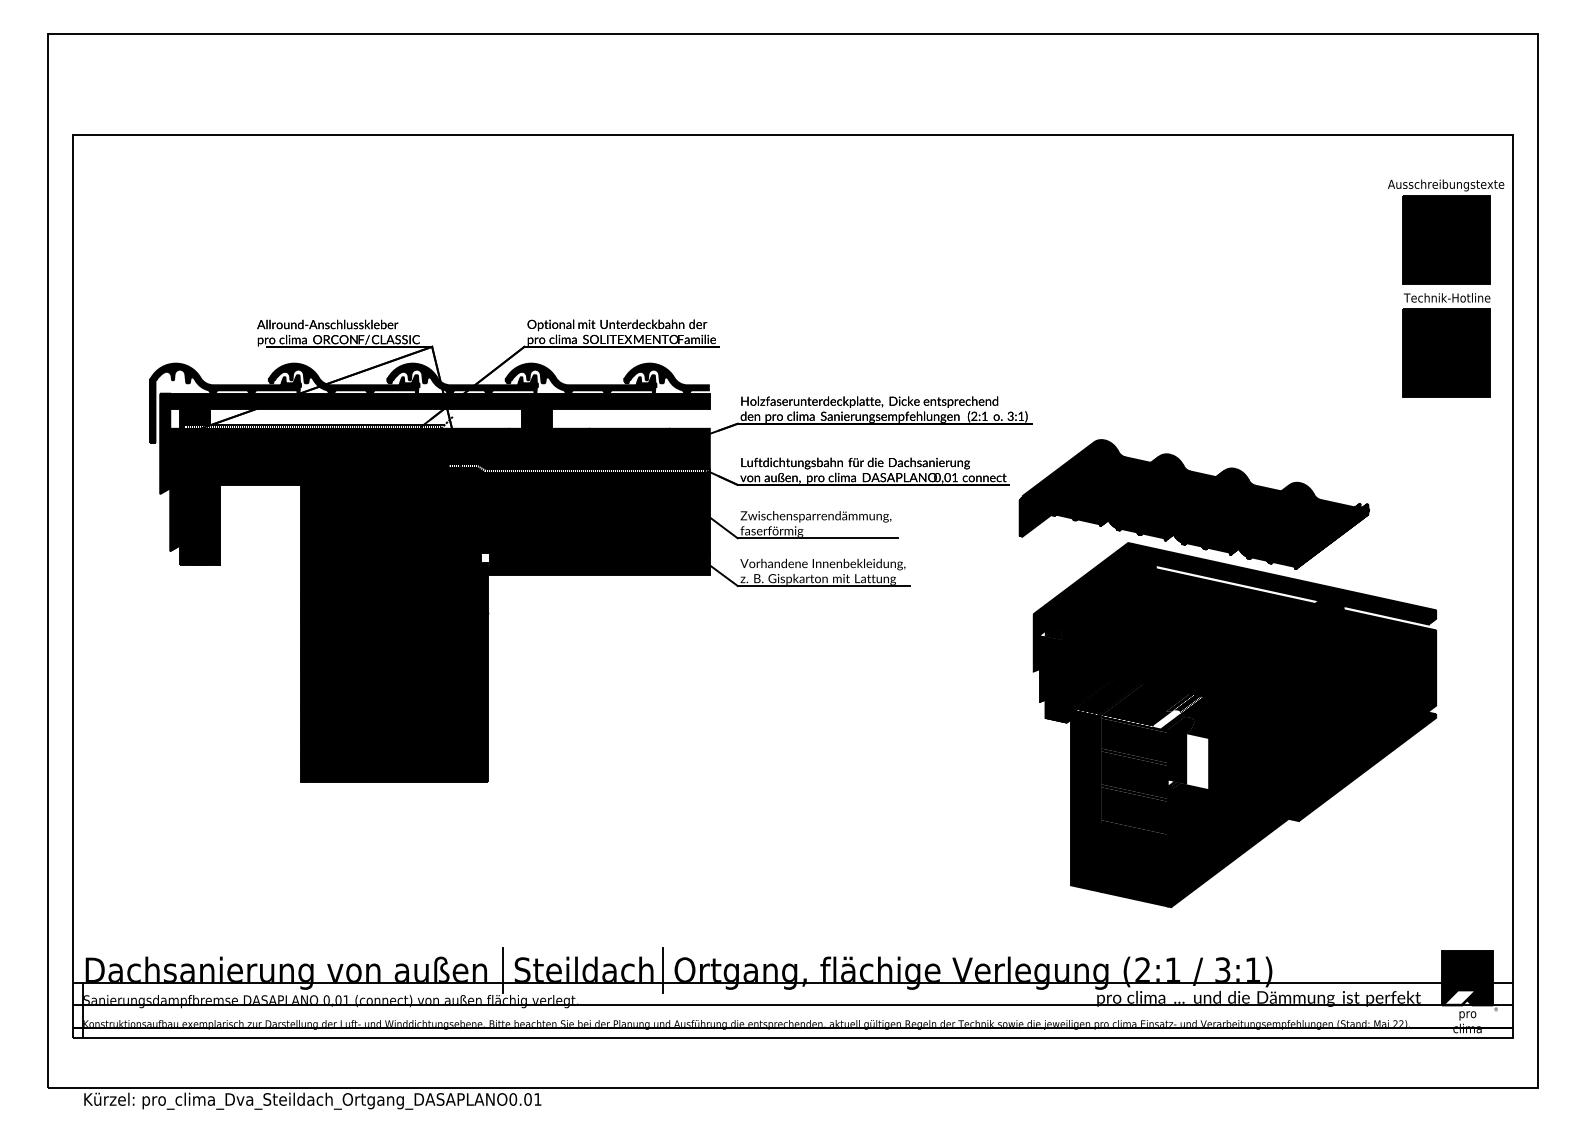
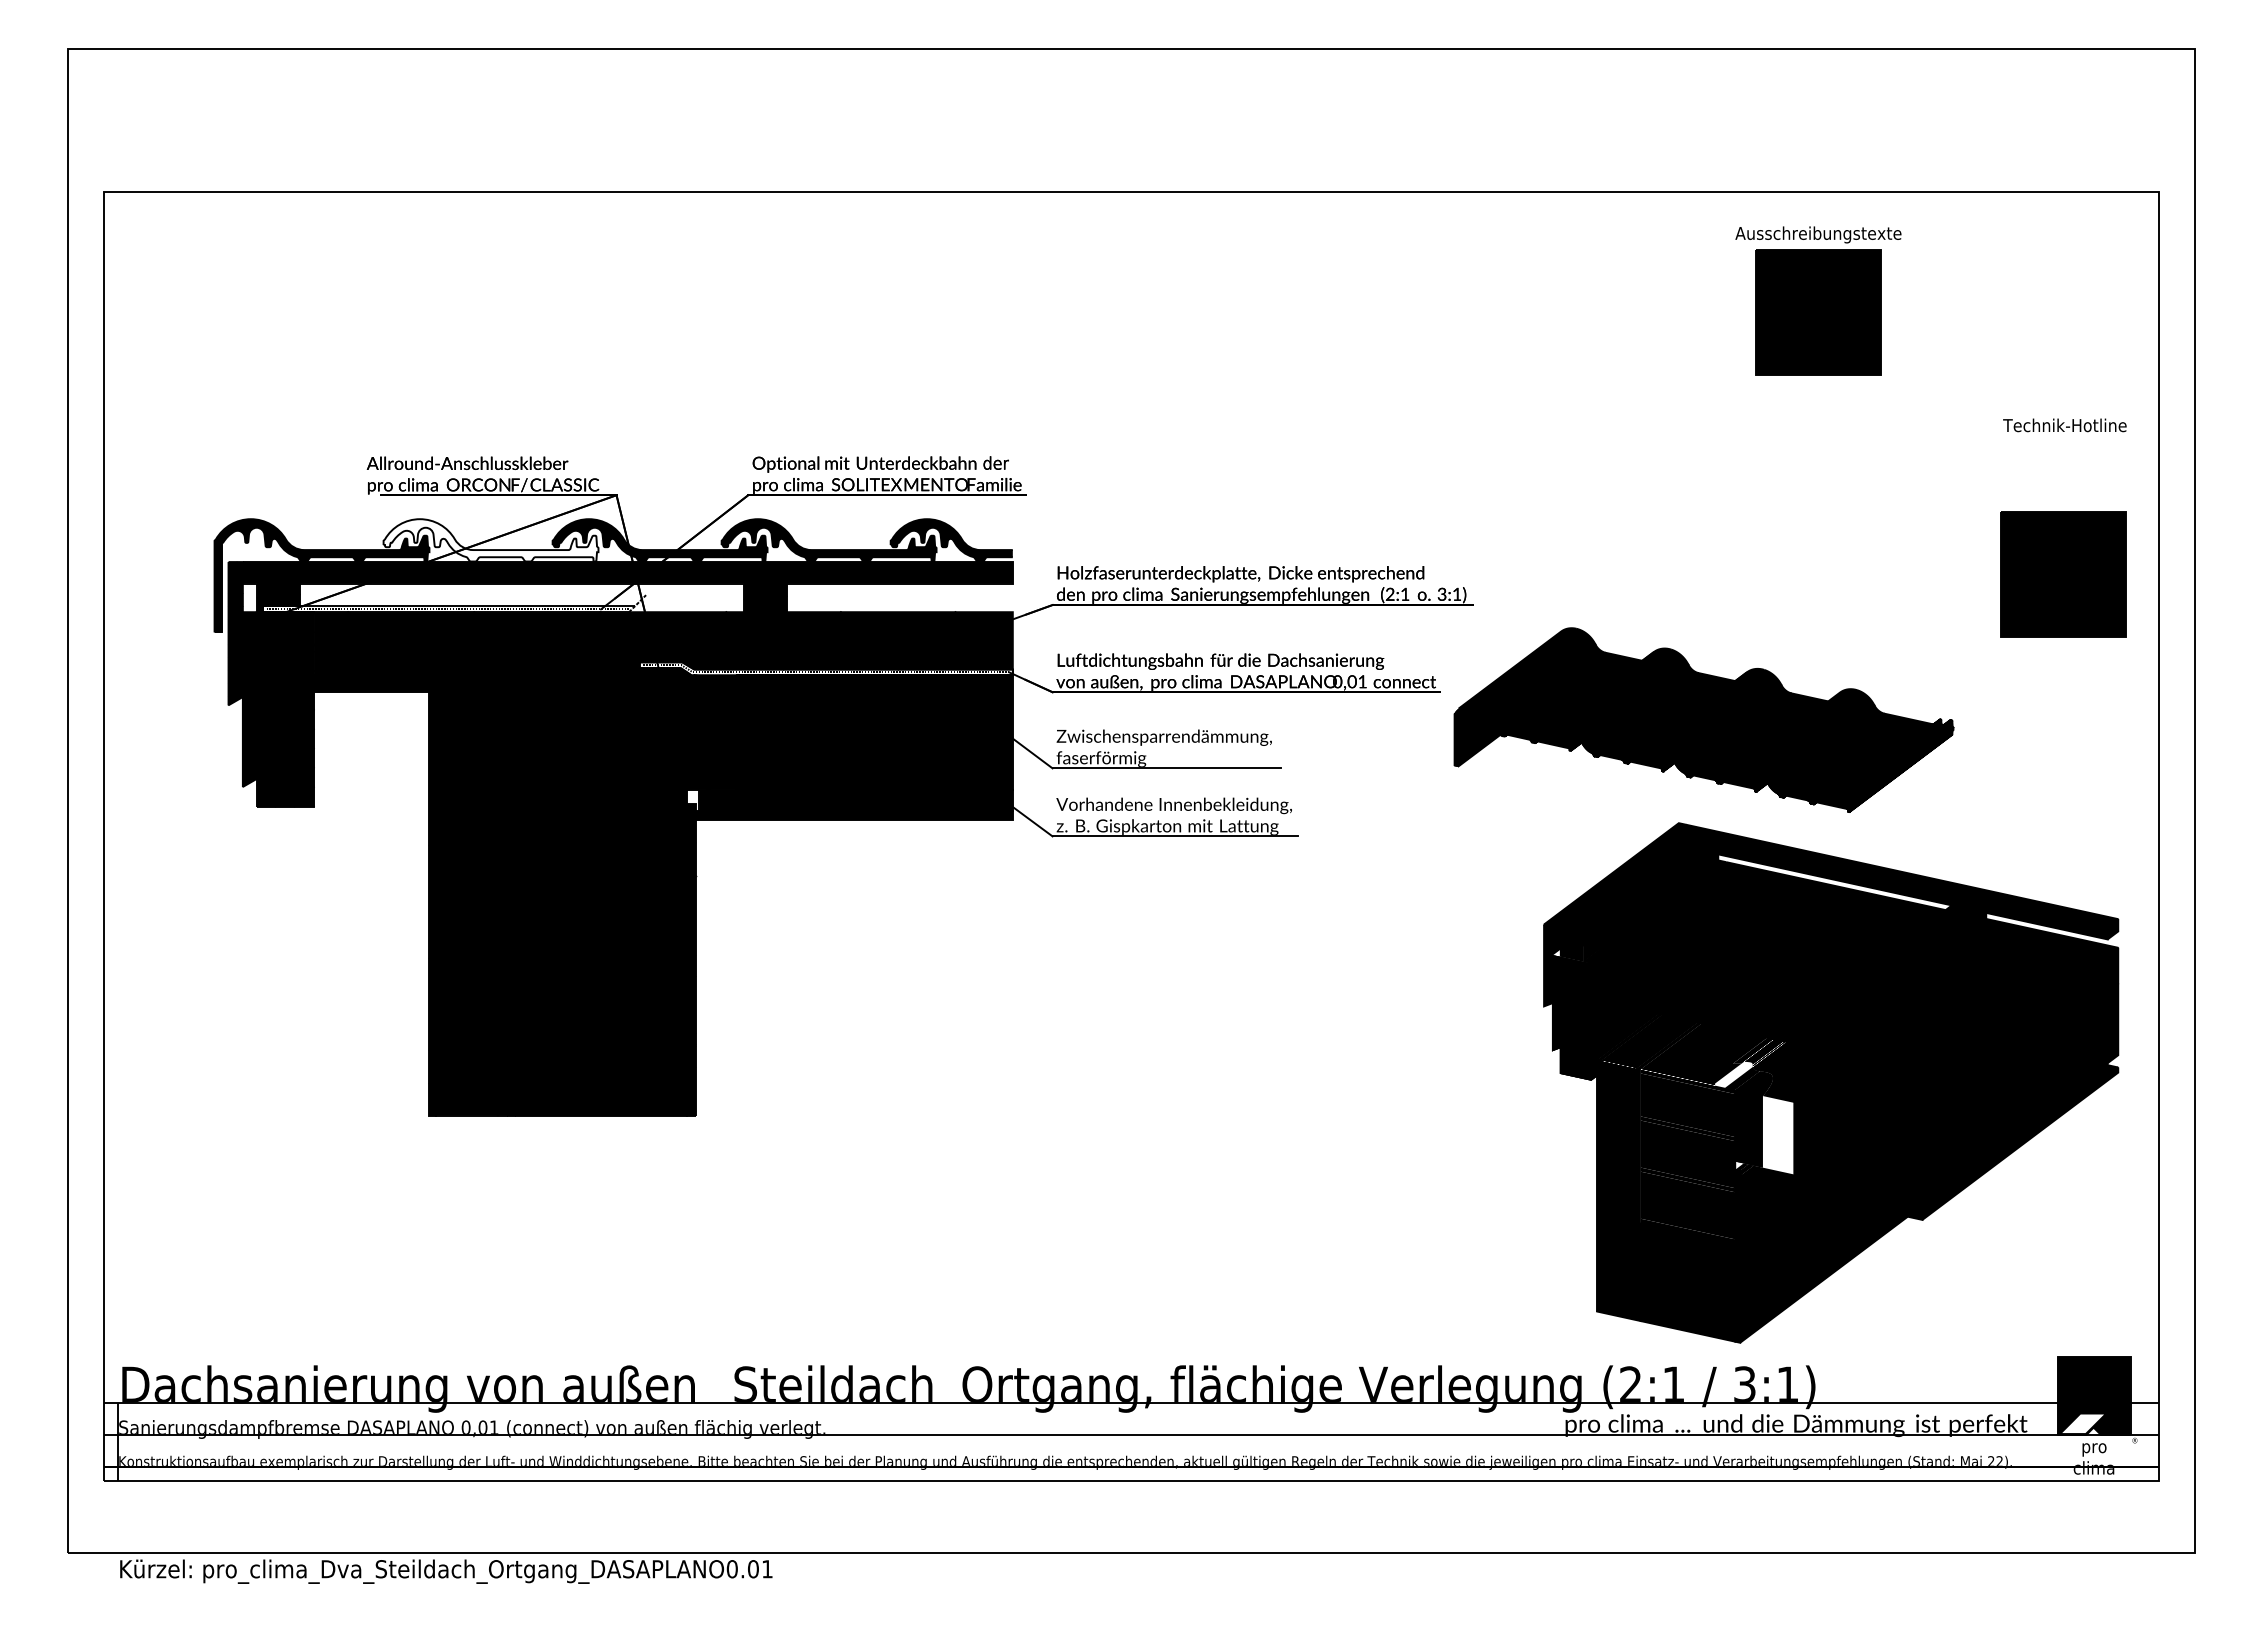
part: (1446, 231) -> (1818, 300), moved
part: (1446, 353) -> (2063, 574), moved
fill: (343, 378) -> (490, 540), removed
part: (1235, 724) -> (1831, 1082), moved
line: (502, 970) -> (717, 1384), removed
line: (662, 970) -> (945, 1384), removed

